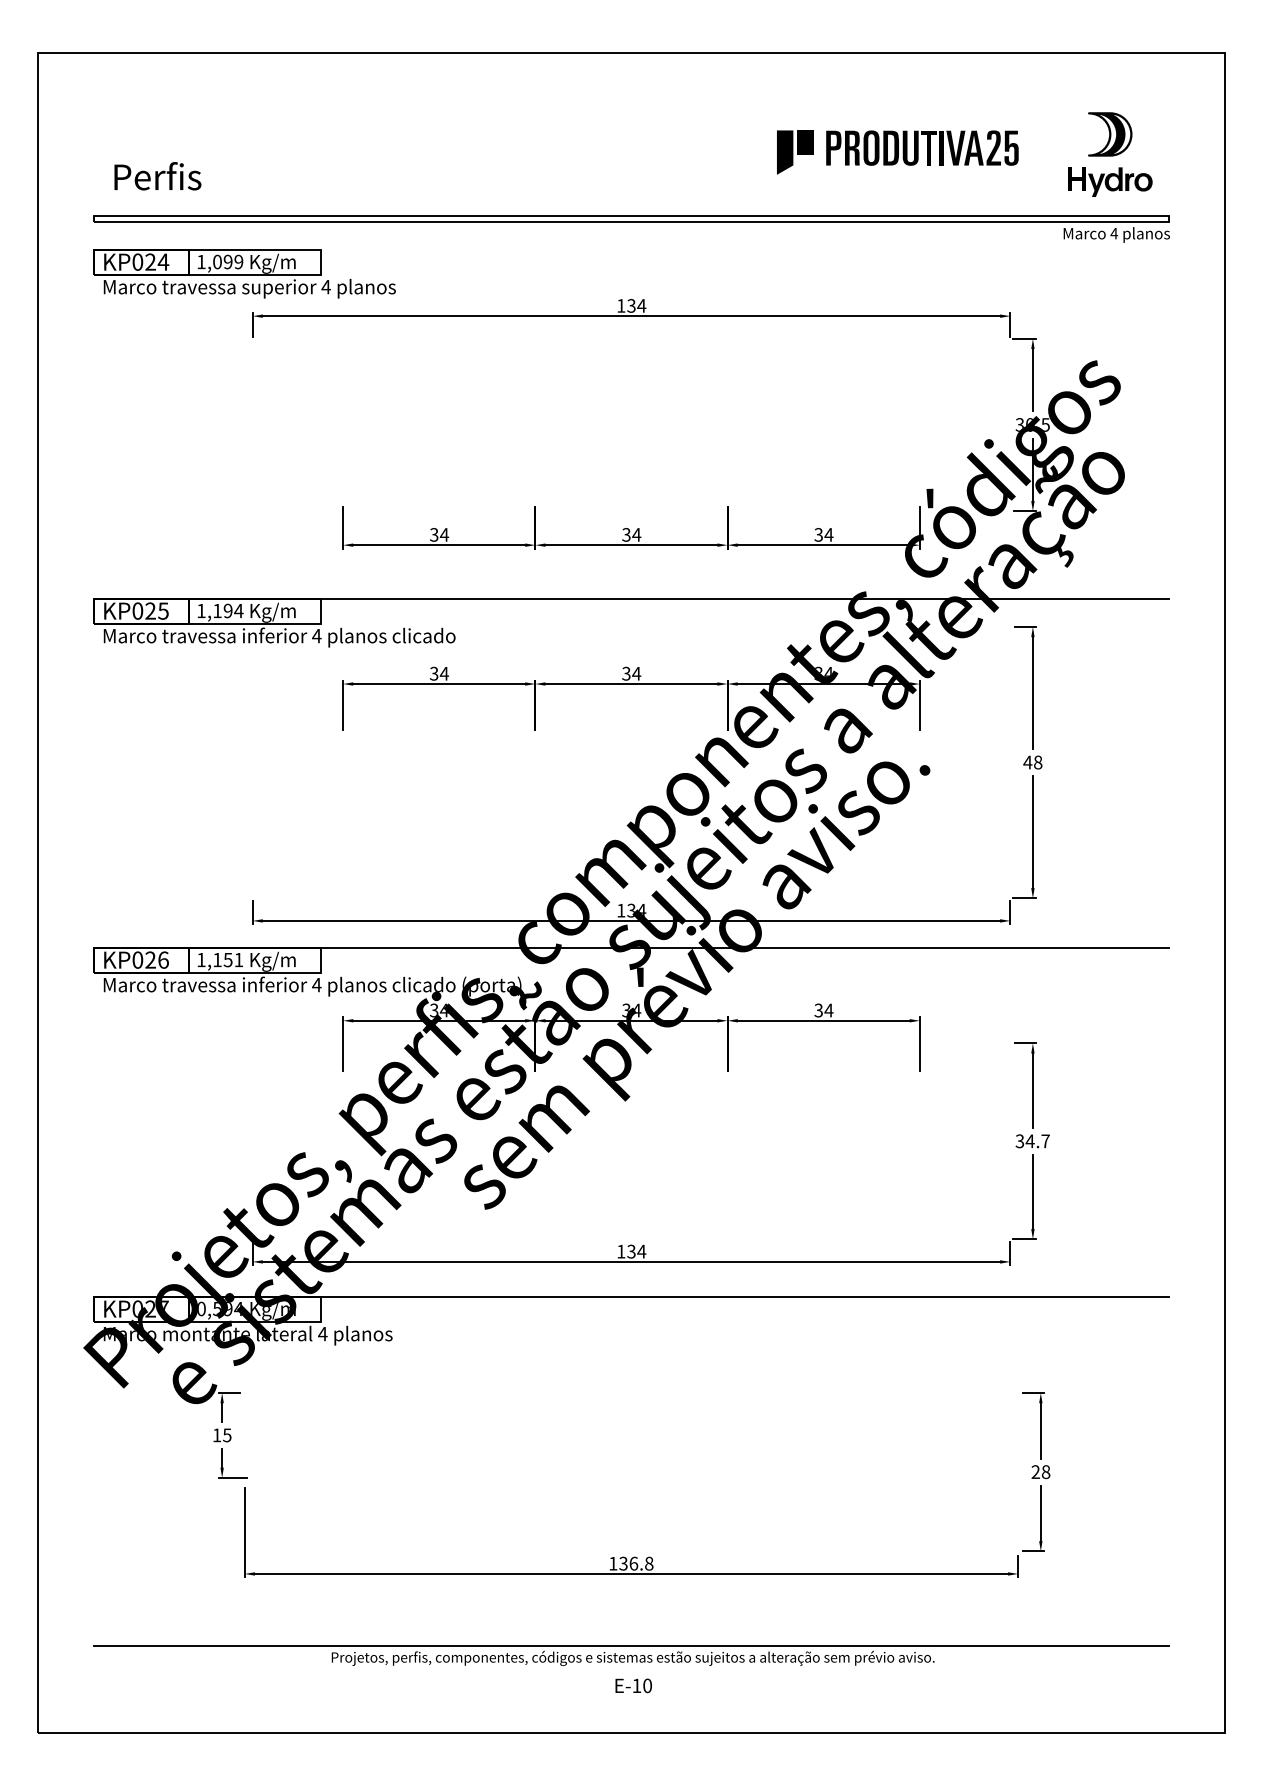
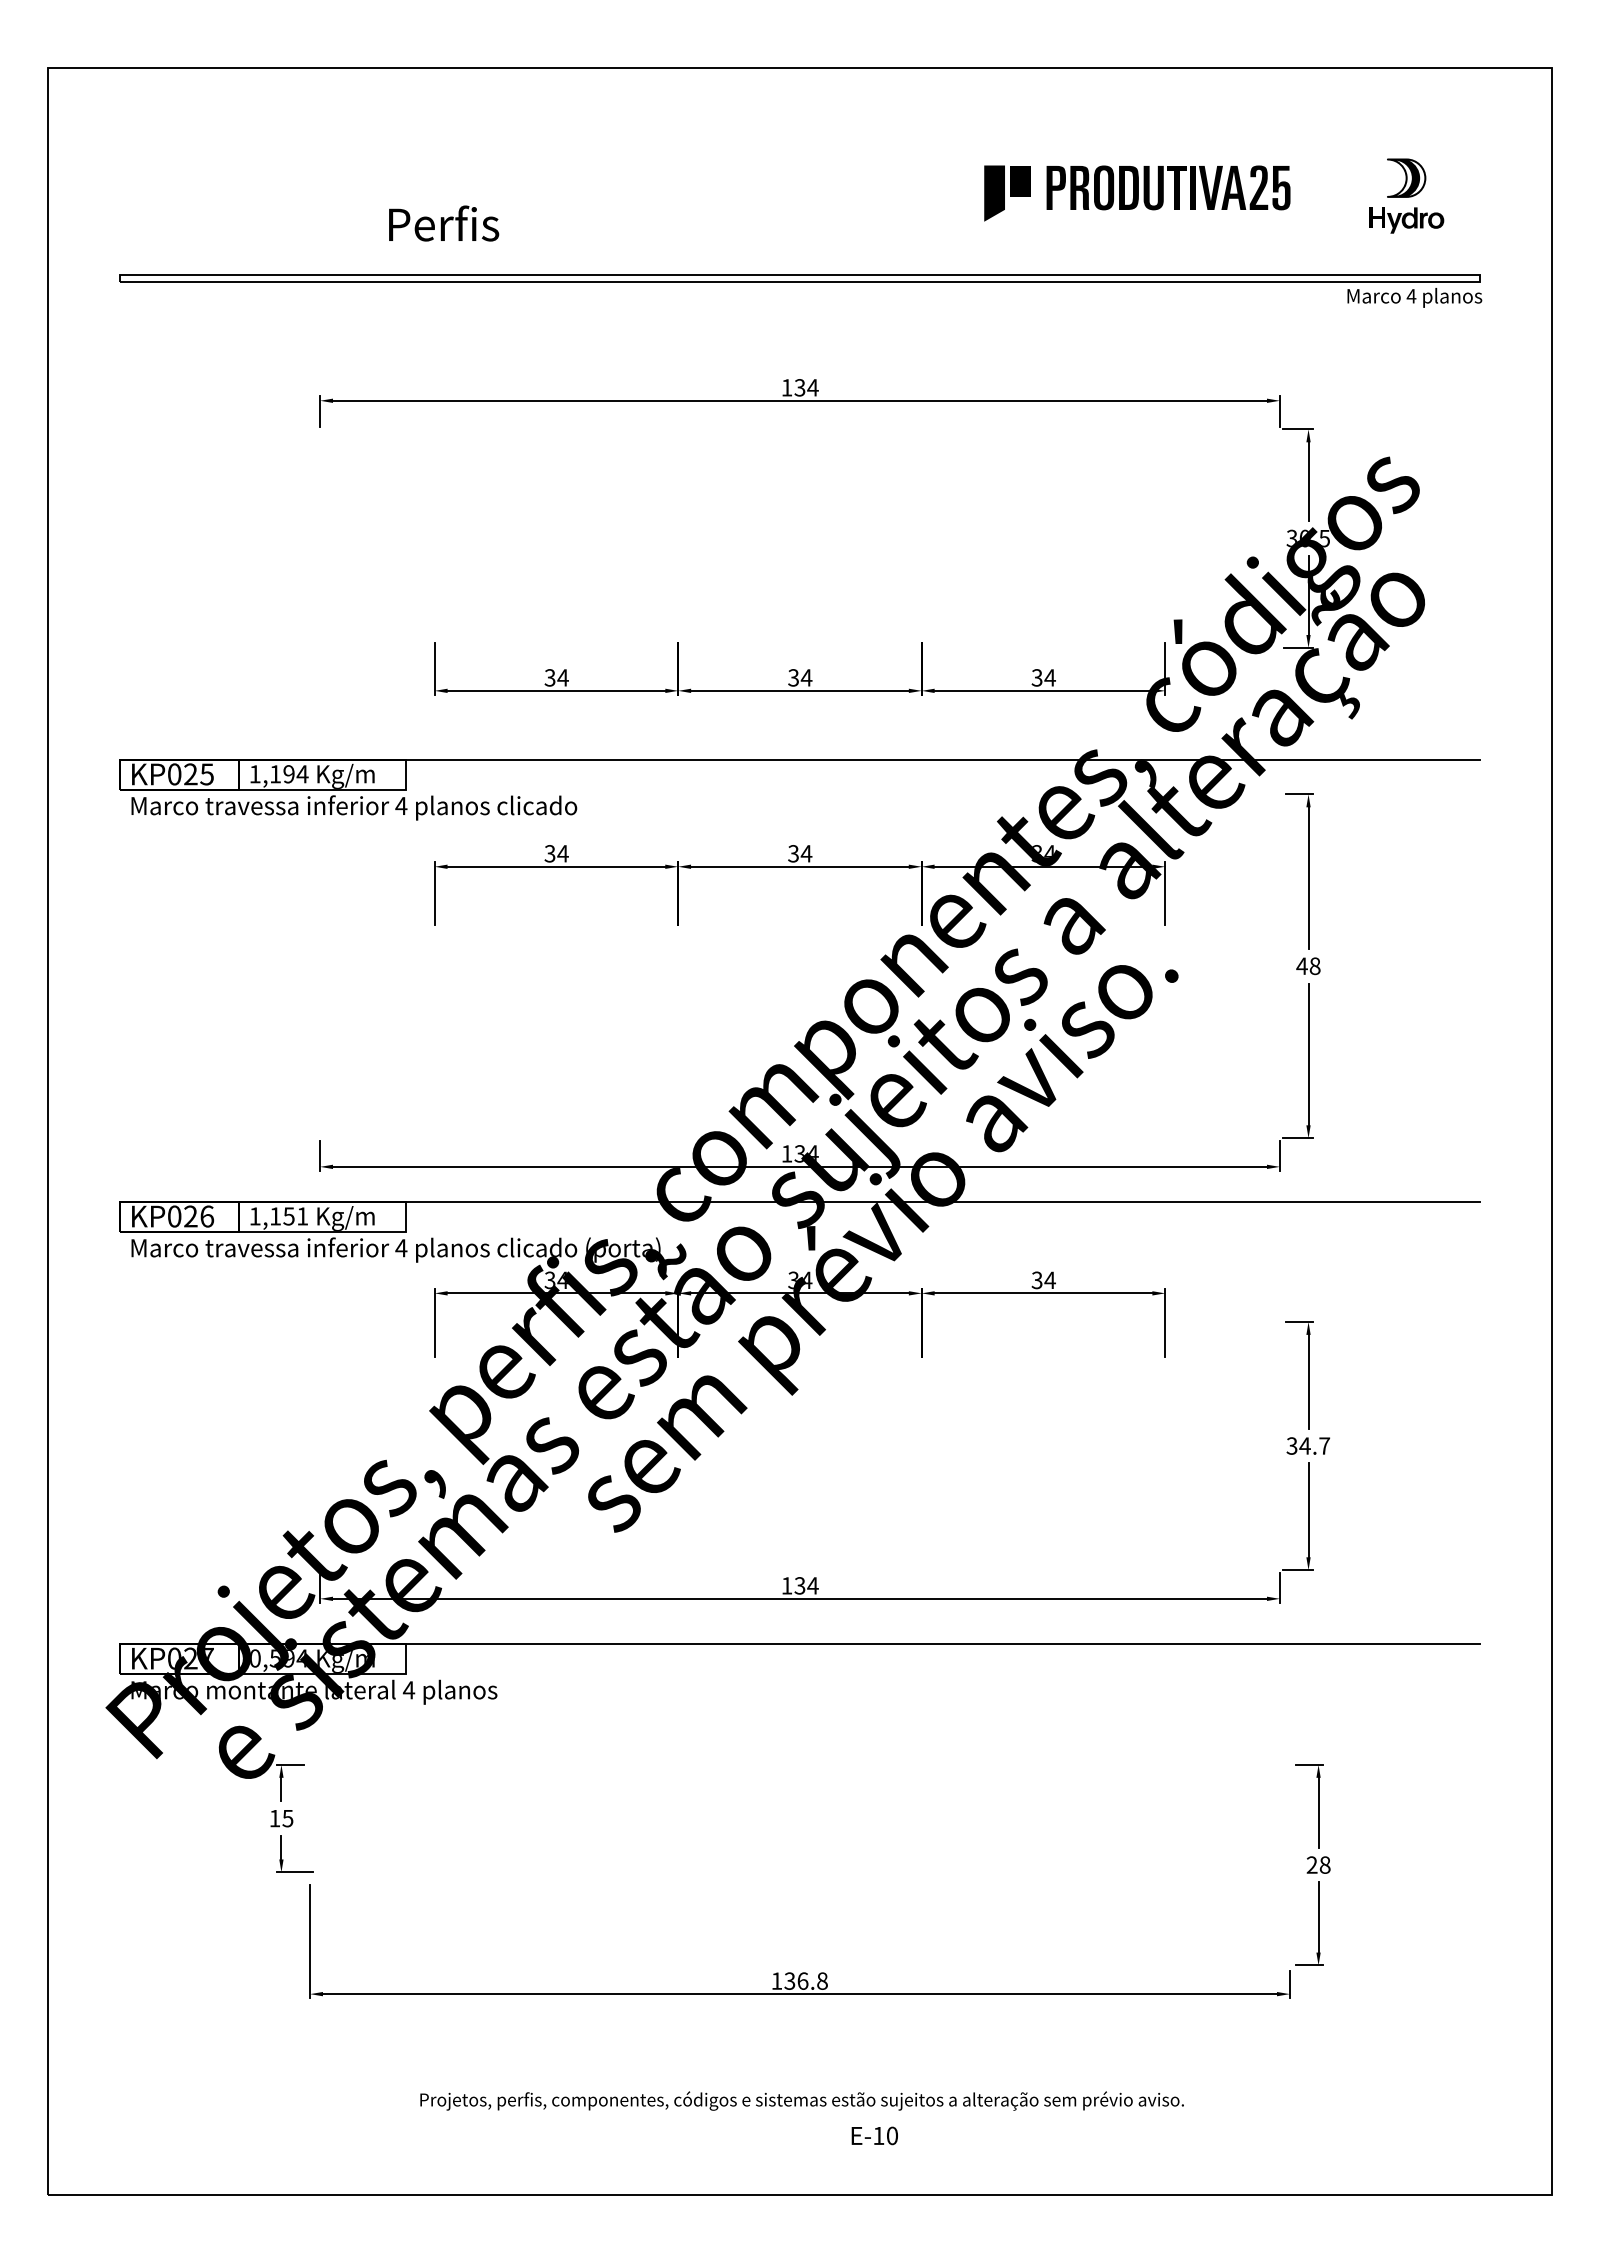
part: (1110, 154) -> (1406, 195), size x0.7
text: (158, 176) -> (444, 223), moved
part: (245, 274) -> (310, 347), removed
line: (631, 1646) -> (799, 2085), removed
text: (633, 1685) -> (874, 2135), moved

